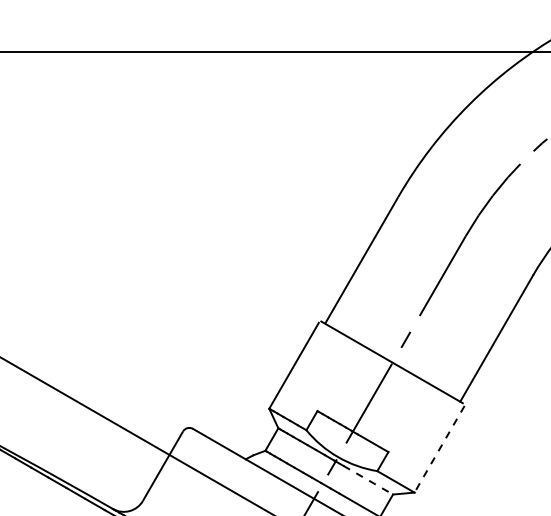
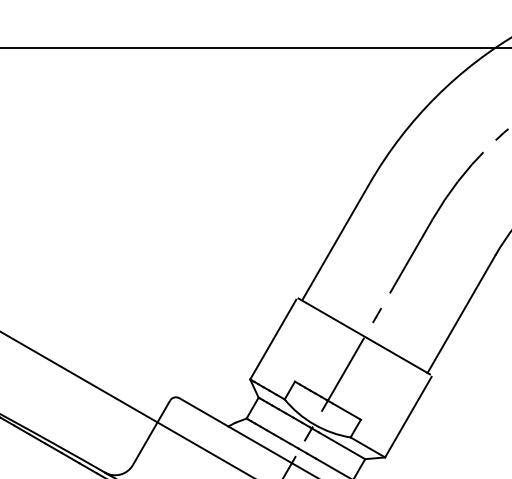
line: (439, 449) -> (408, 417), dashed -> solid
line: (368, 479) -> (342, 445), dashed -> solid

